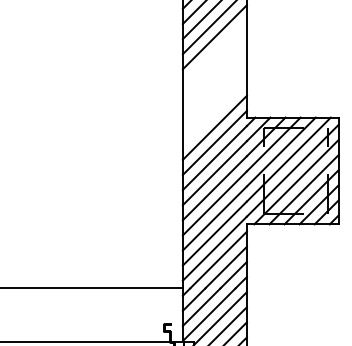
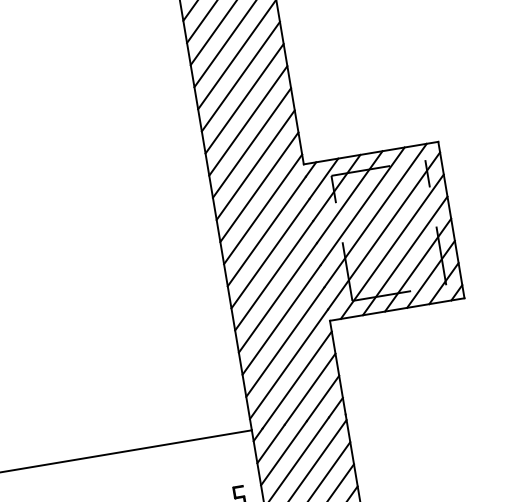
line: (214, 52) -> (240, 76), added
line: (214, 67) -> (244, 98), added
line: (214, 82) -> (247, 120), added
line: (214, 97) -> (251, 142), added
line: (214, 112) -> (255, 164), added

